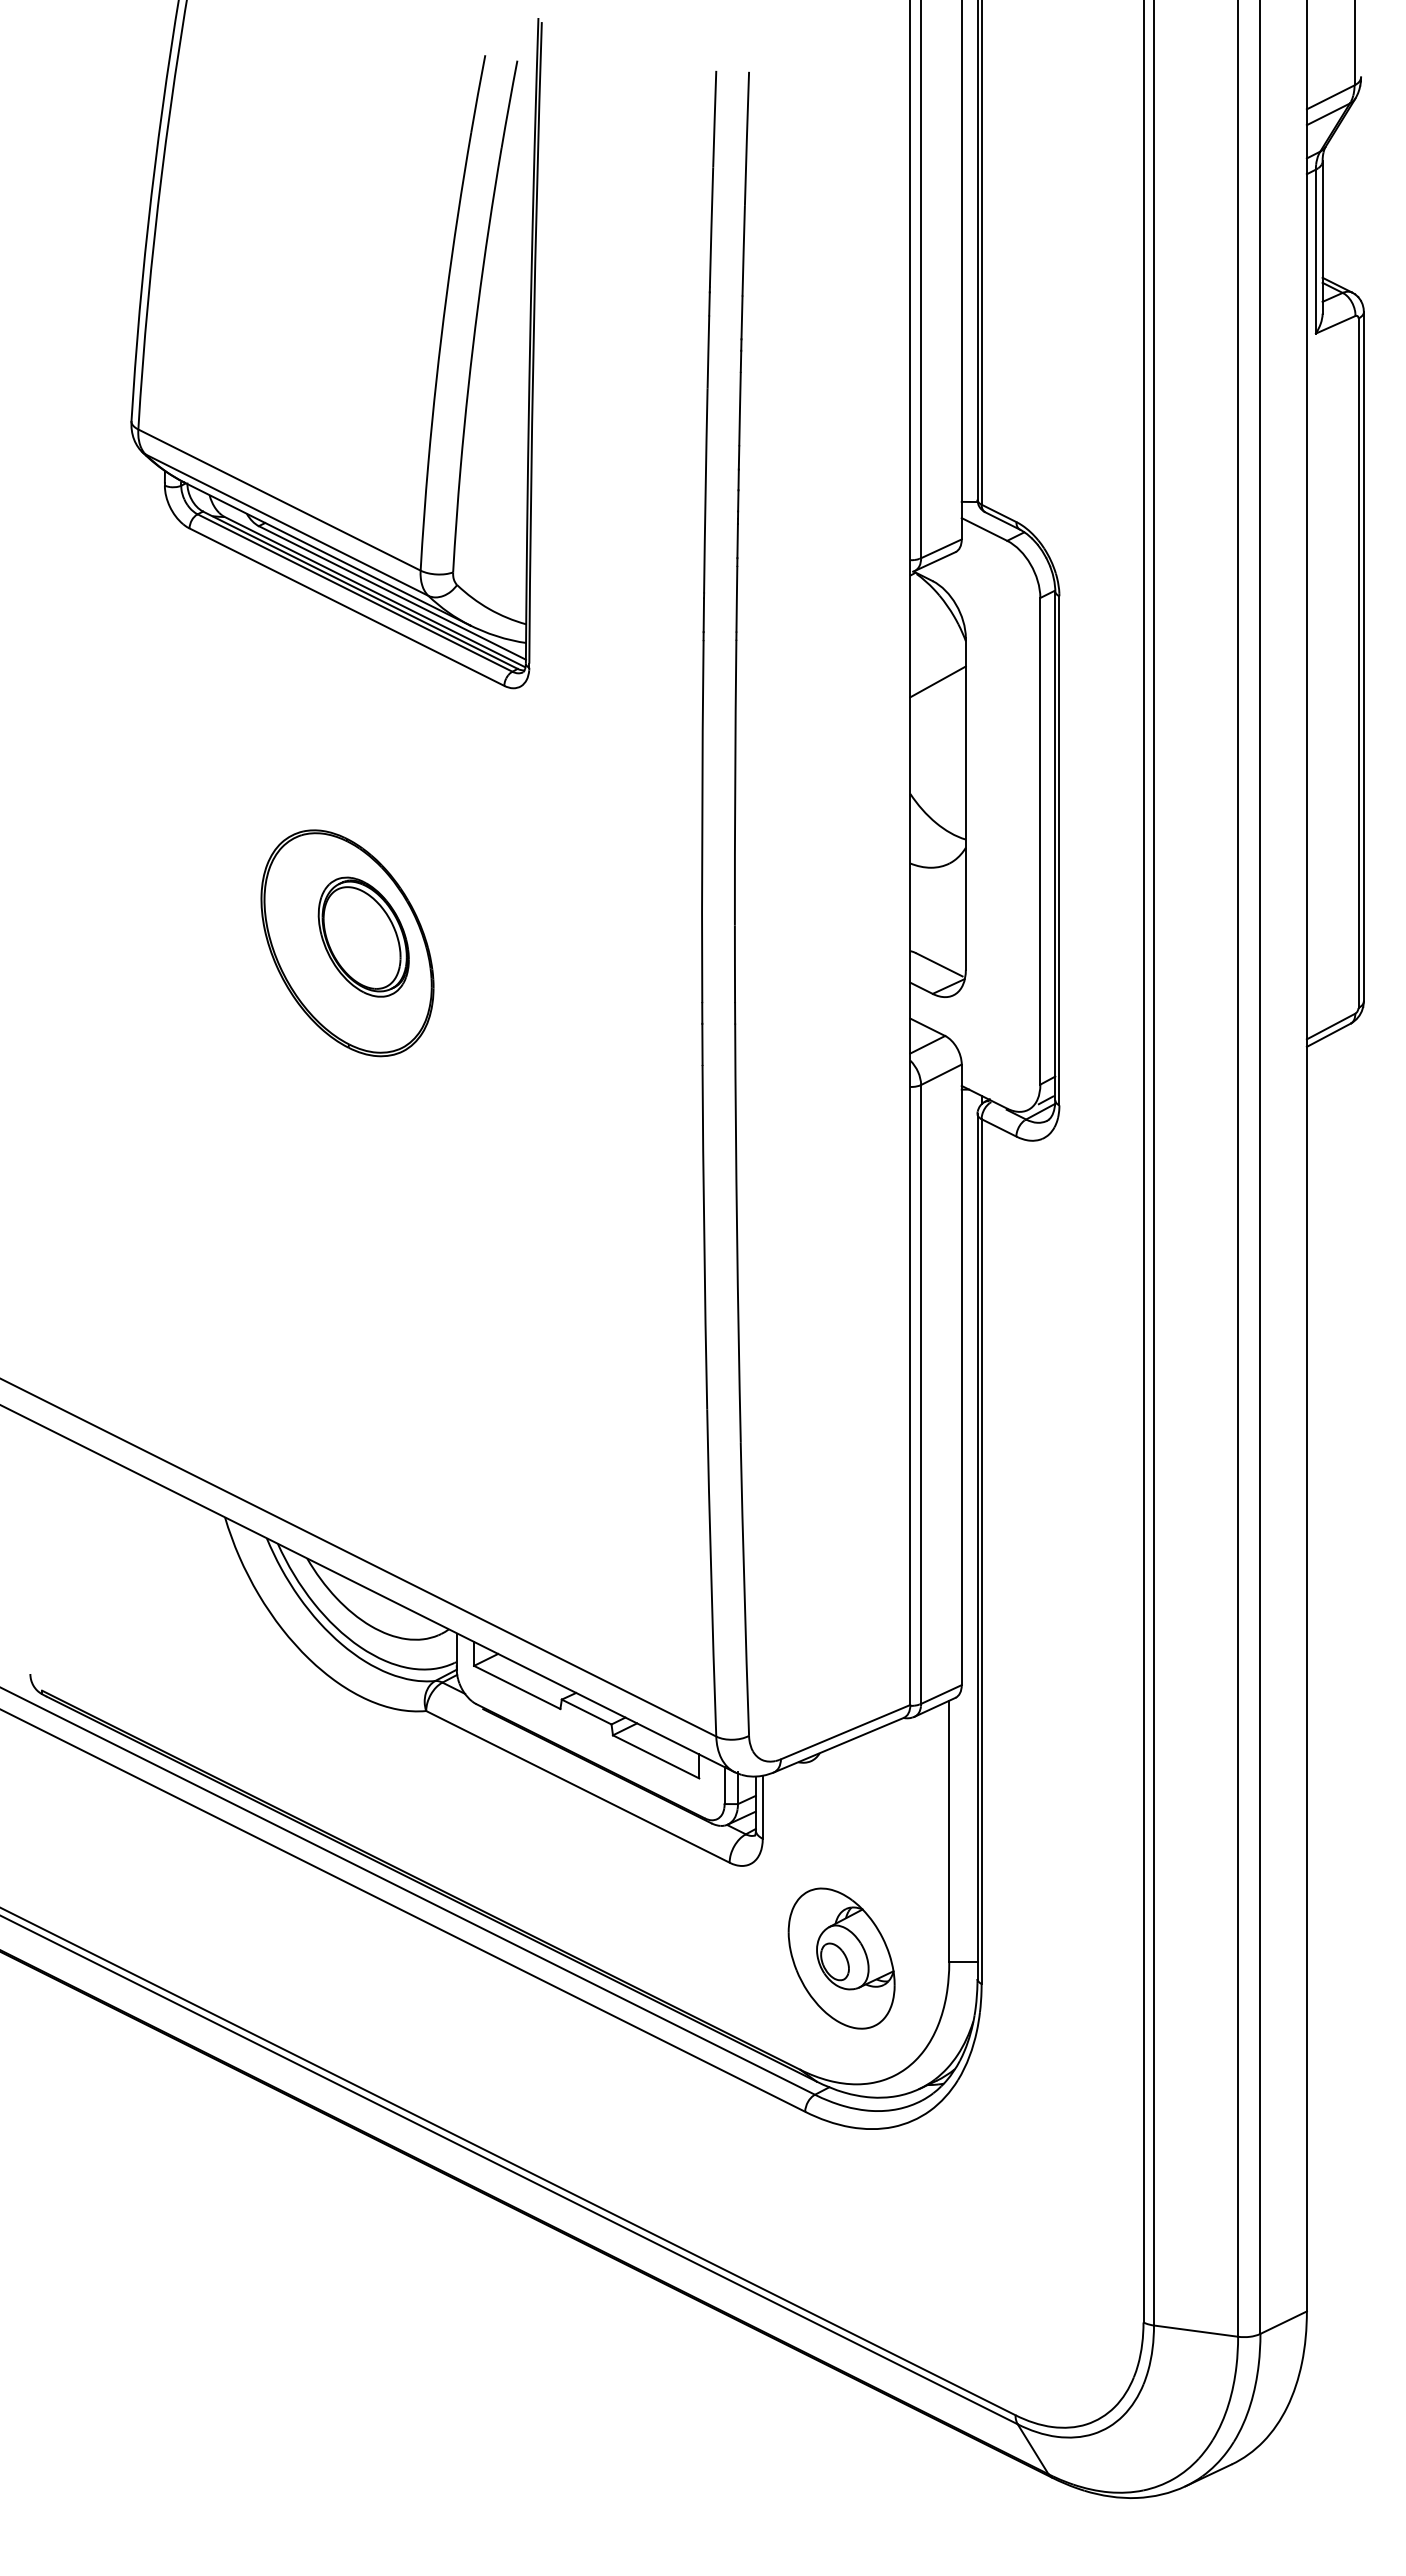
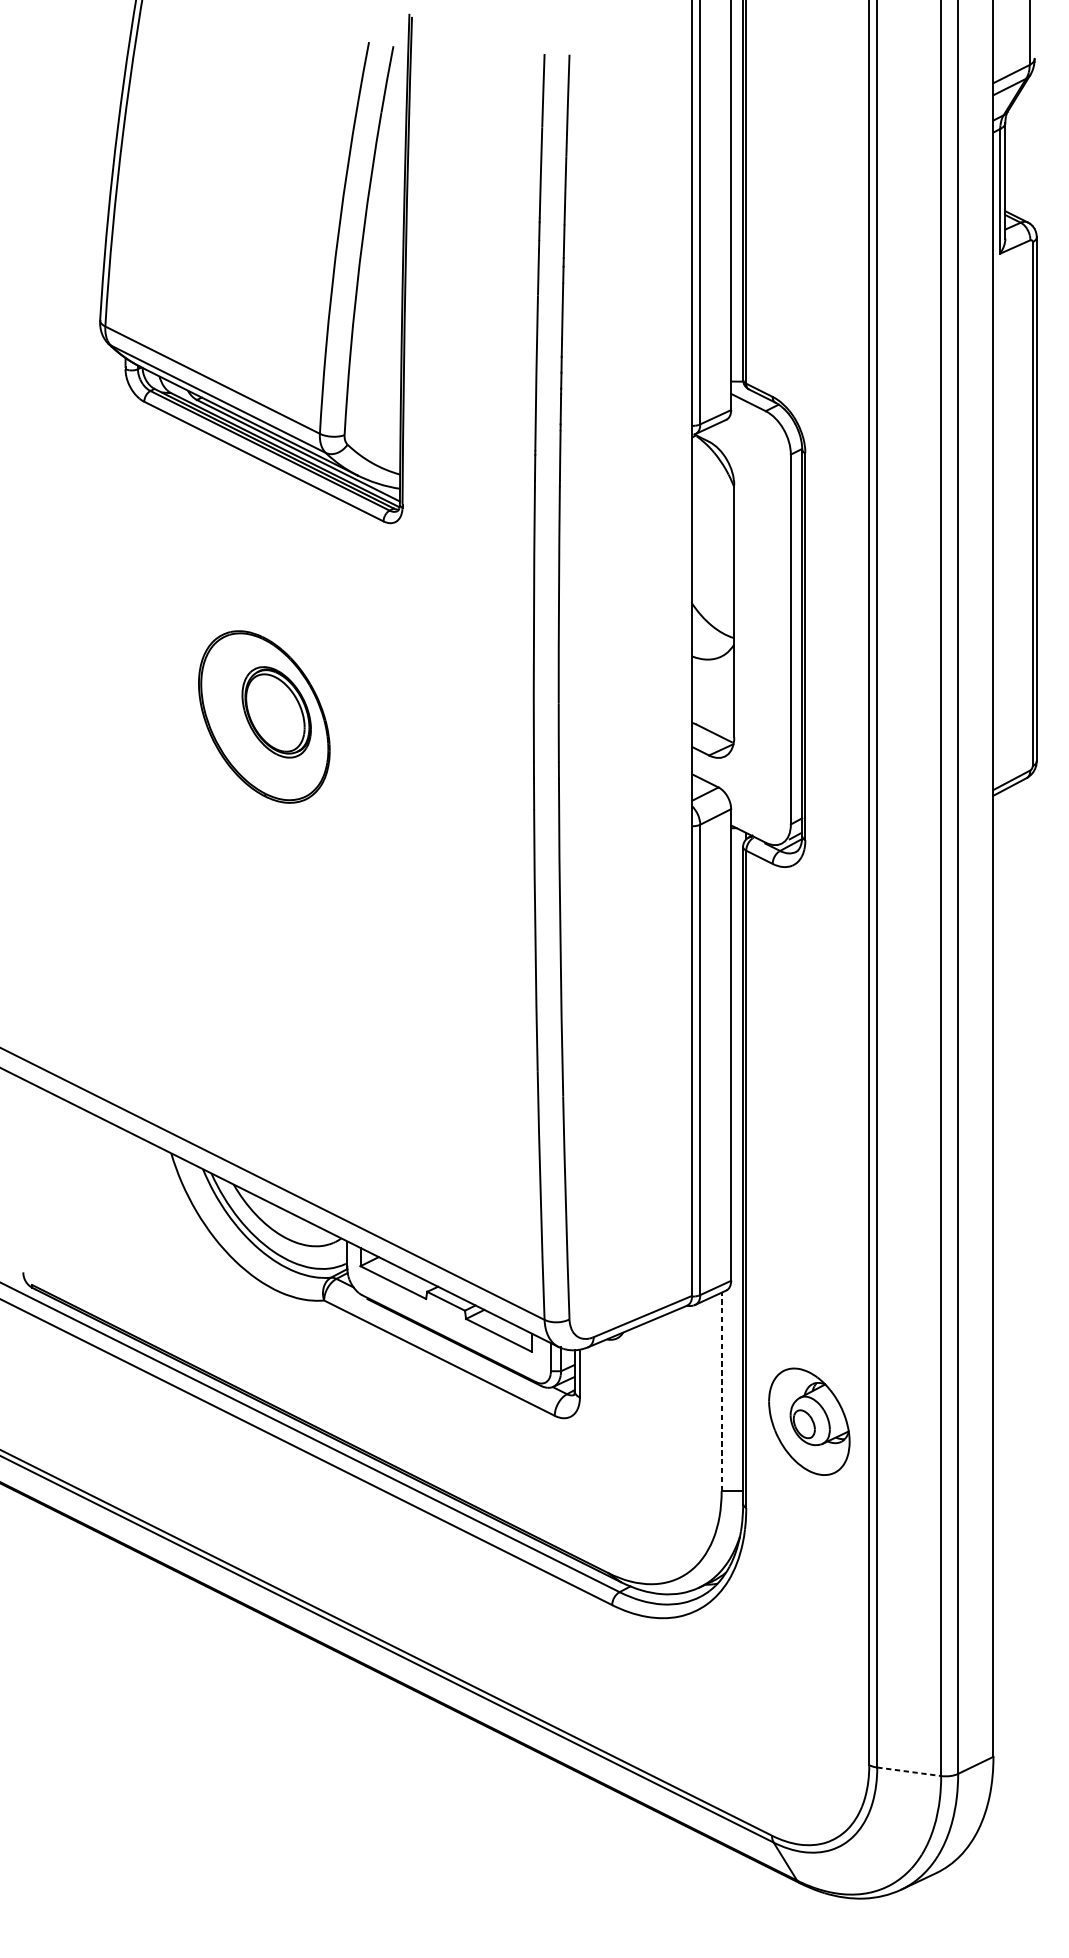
line: (937, 681) -> (712, 518), removed
line: (949, 1830) -> (721, 1391), solid -> dashed
part: (841, 1958) -> (809, 1421), moved
line: (1196, 2331) -> (909, 1772), solid -> dashed

